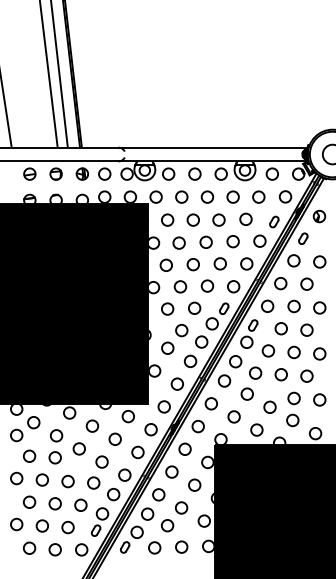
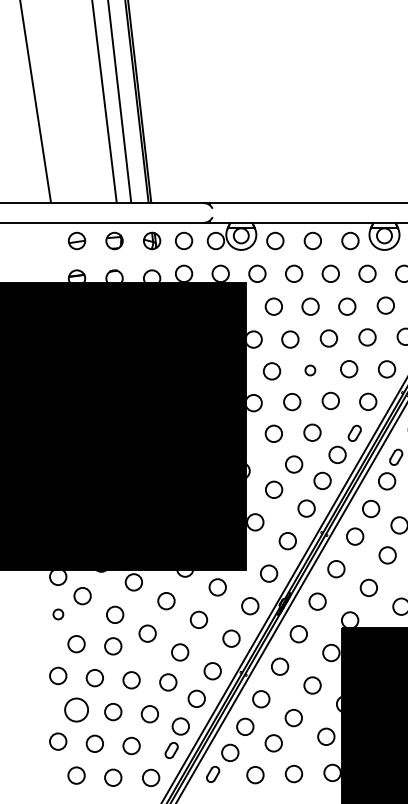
circle: (192, 264) -> (309, 370), size x0.6
circle: (16, 435) -> (57, 614), size x0.6
circle: (29, 501) -> (76, 708), size x1.4

